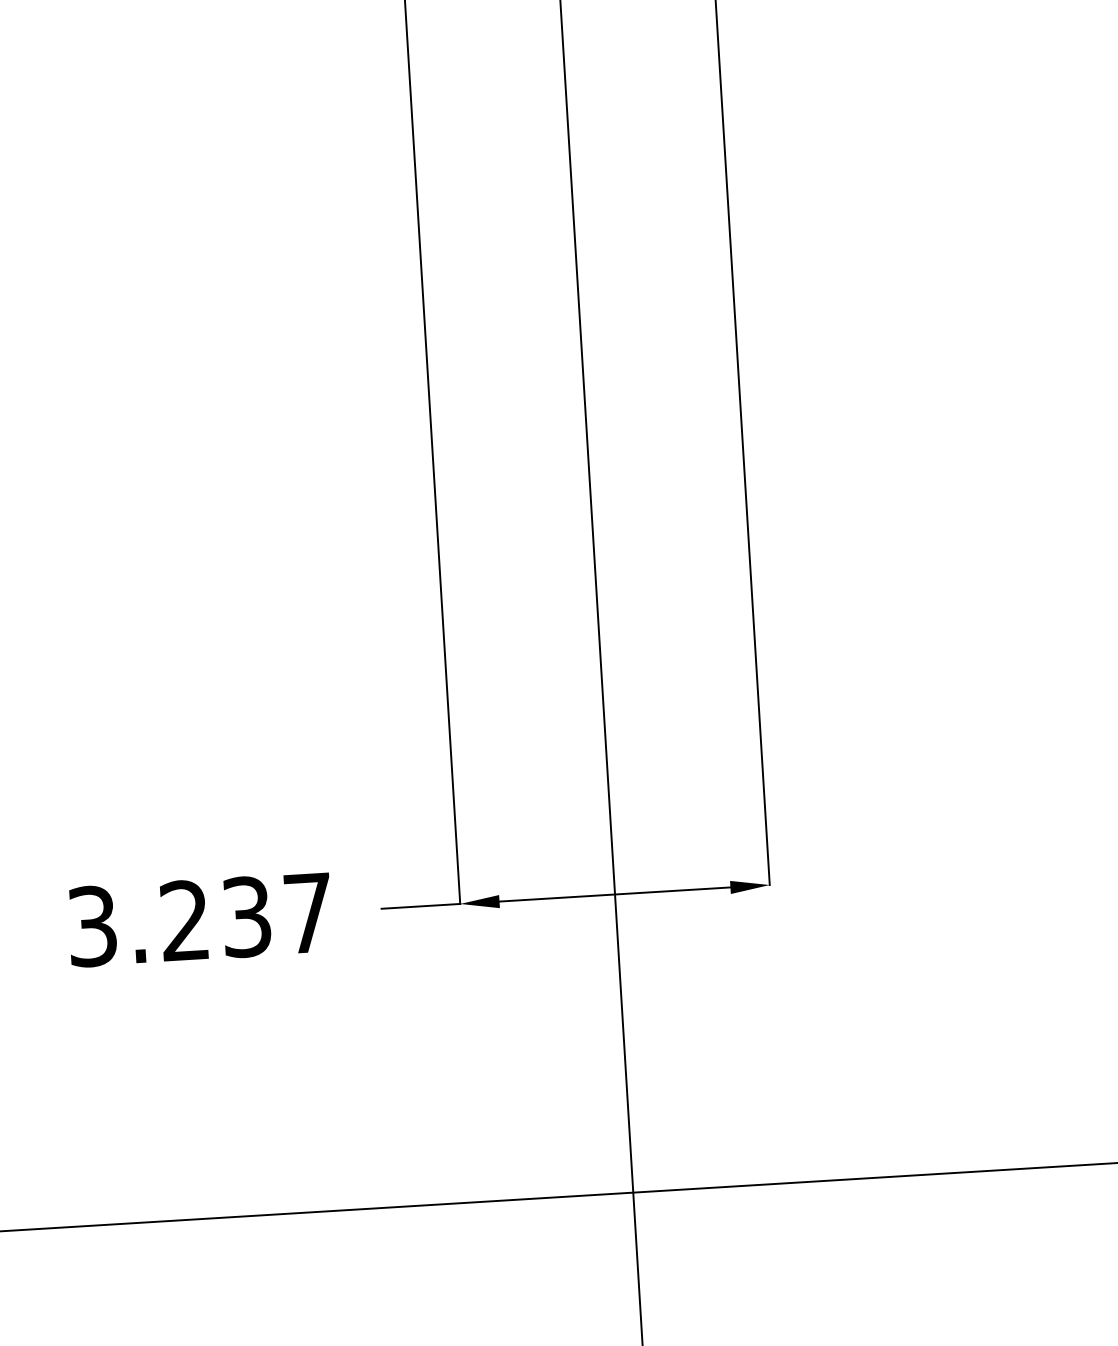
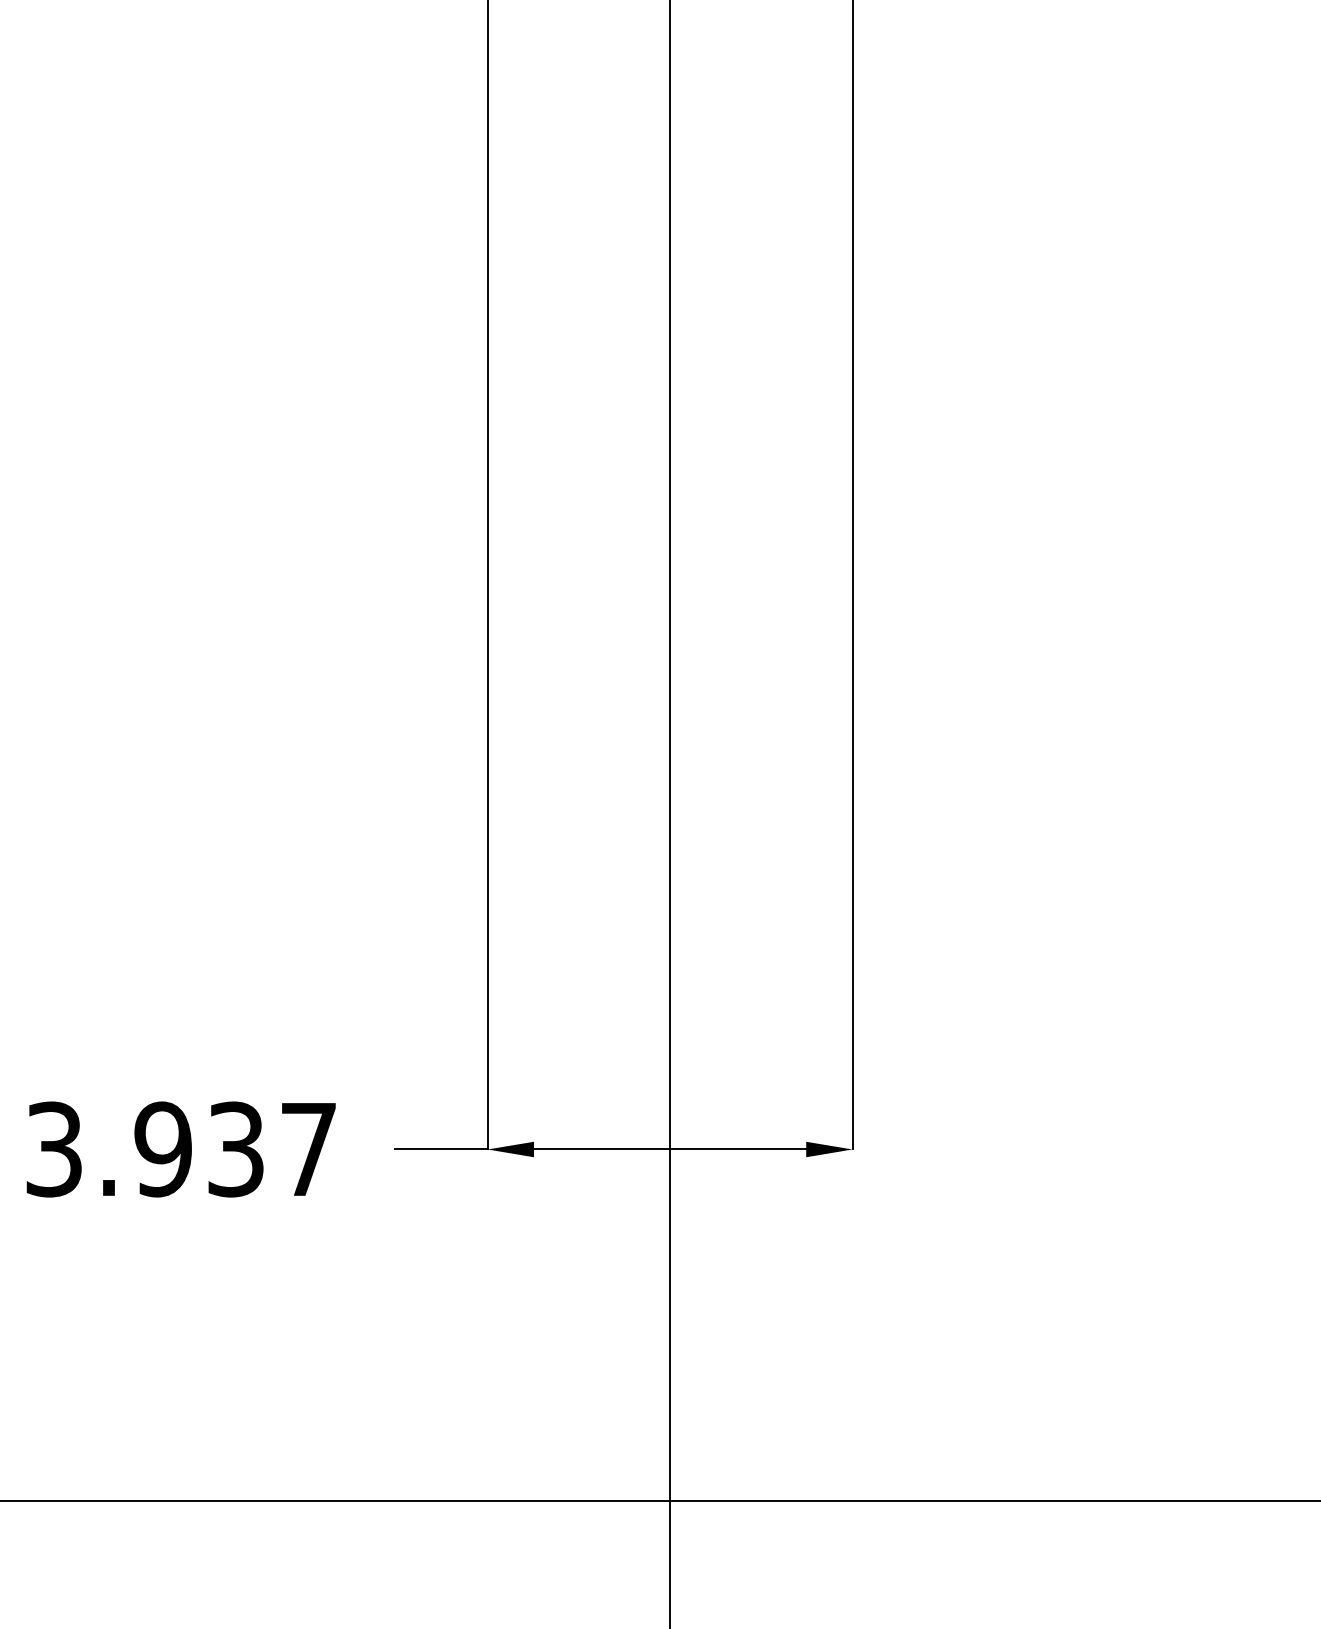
text: (184, 920) -> (162, 1149), 3.237 -> 3.937

